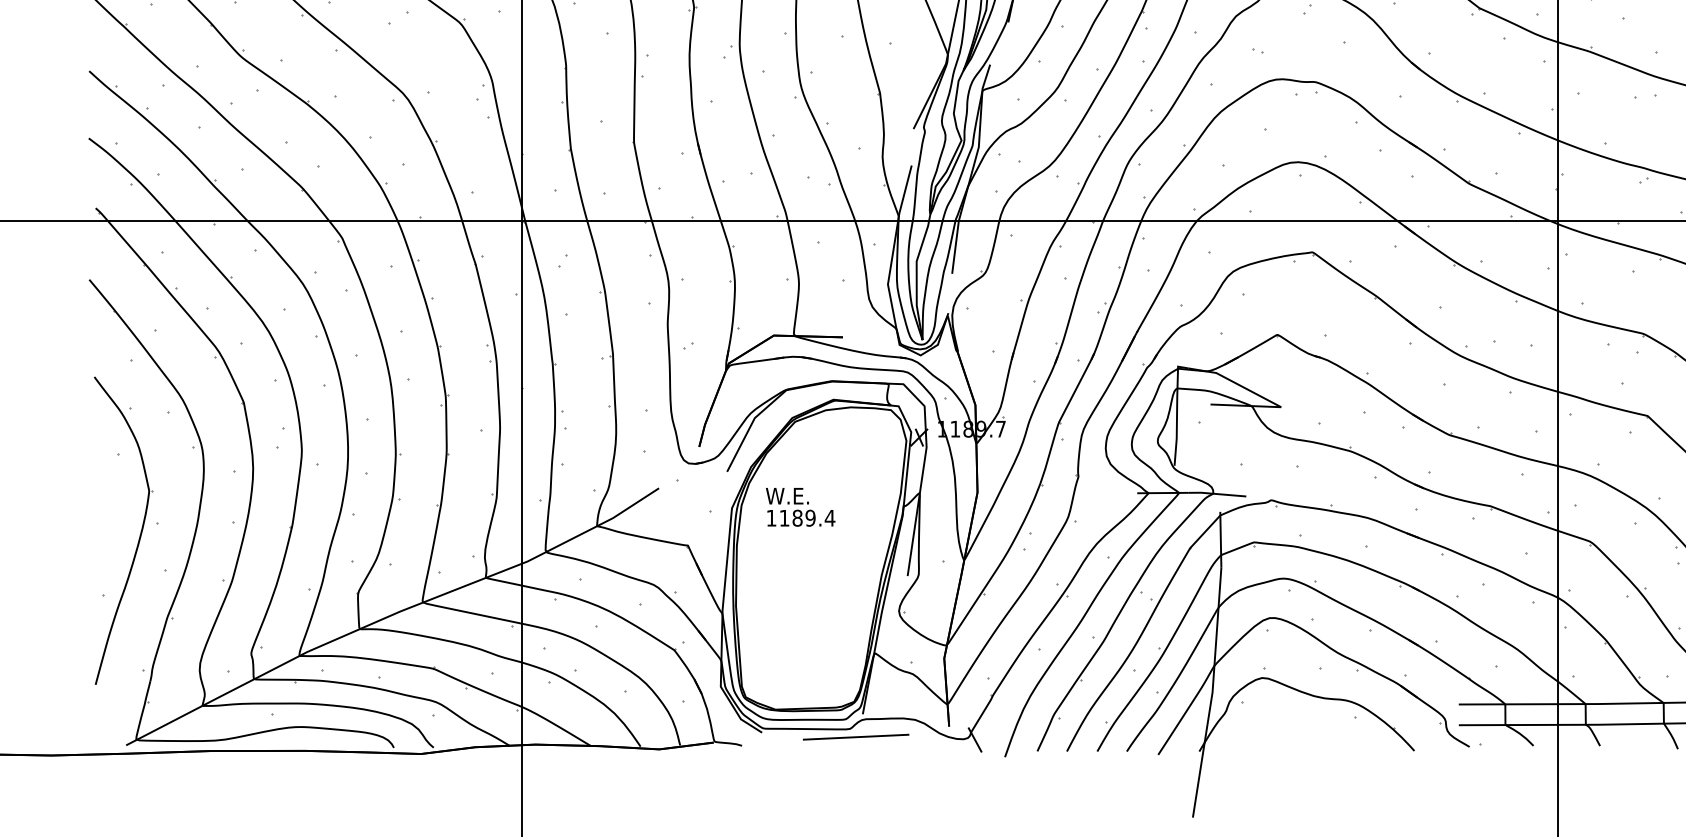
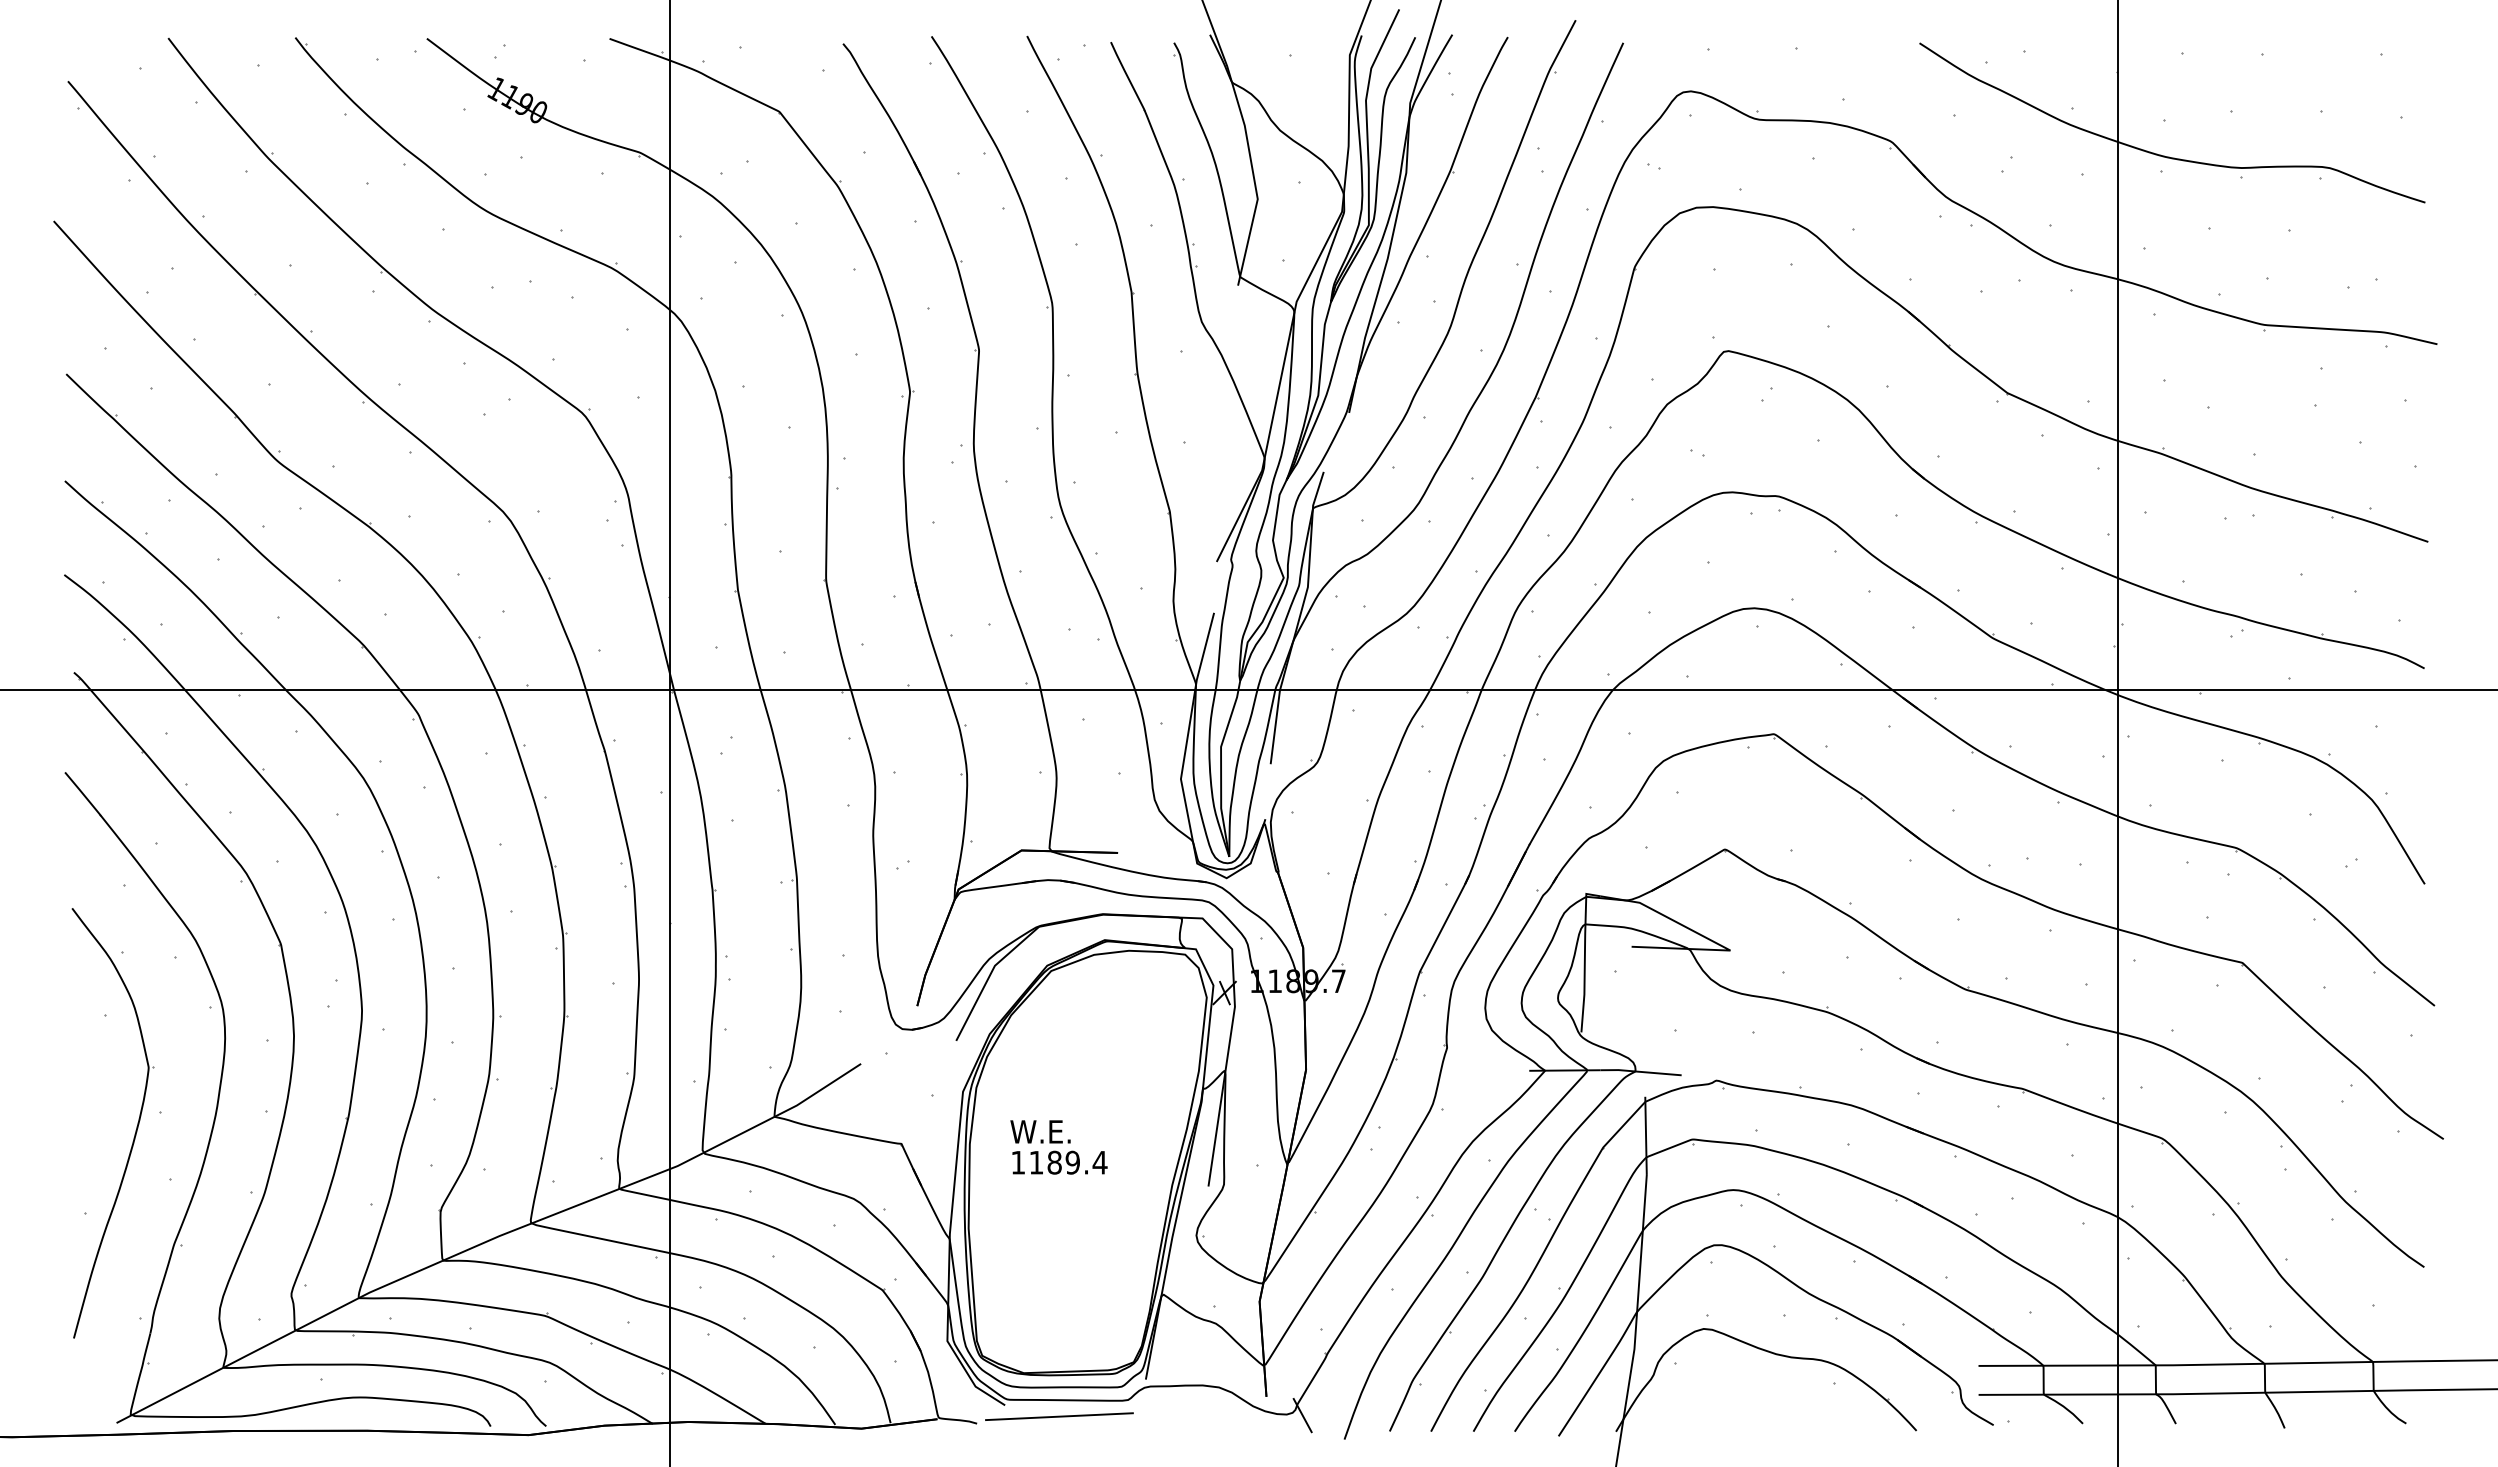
text: (800, 507) -> (1058, 1147), moved
line: (856, 737) -> (1059, 1416), moved

